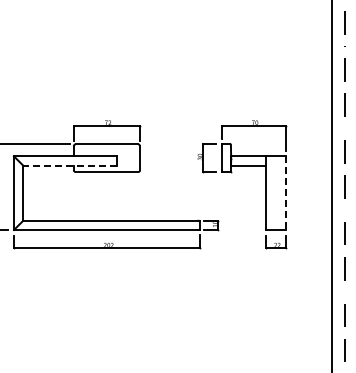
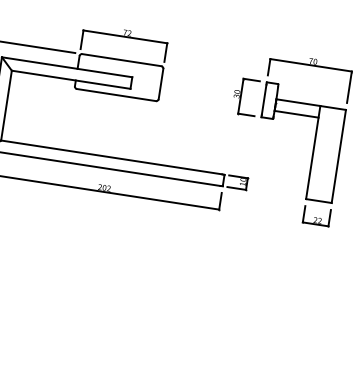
line: (70, 165) -> (71, 79), dashed -> solid
line: (286, 193) -> (339, 156), dashed -> solid

